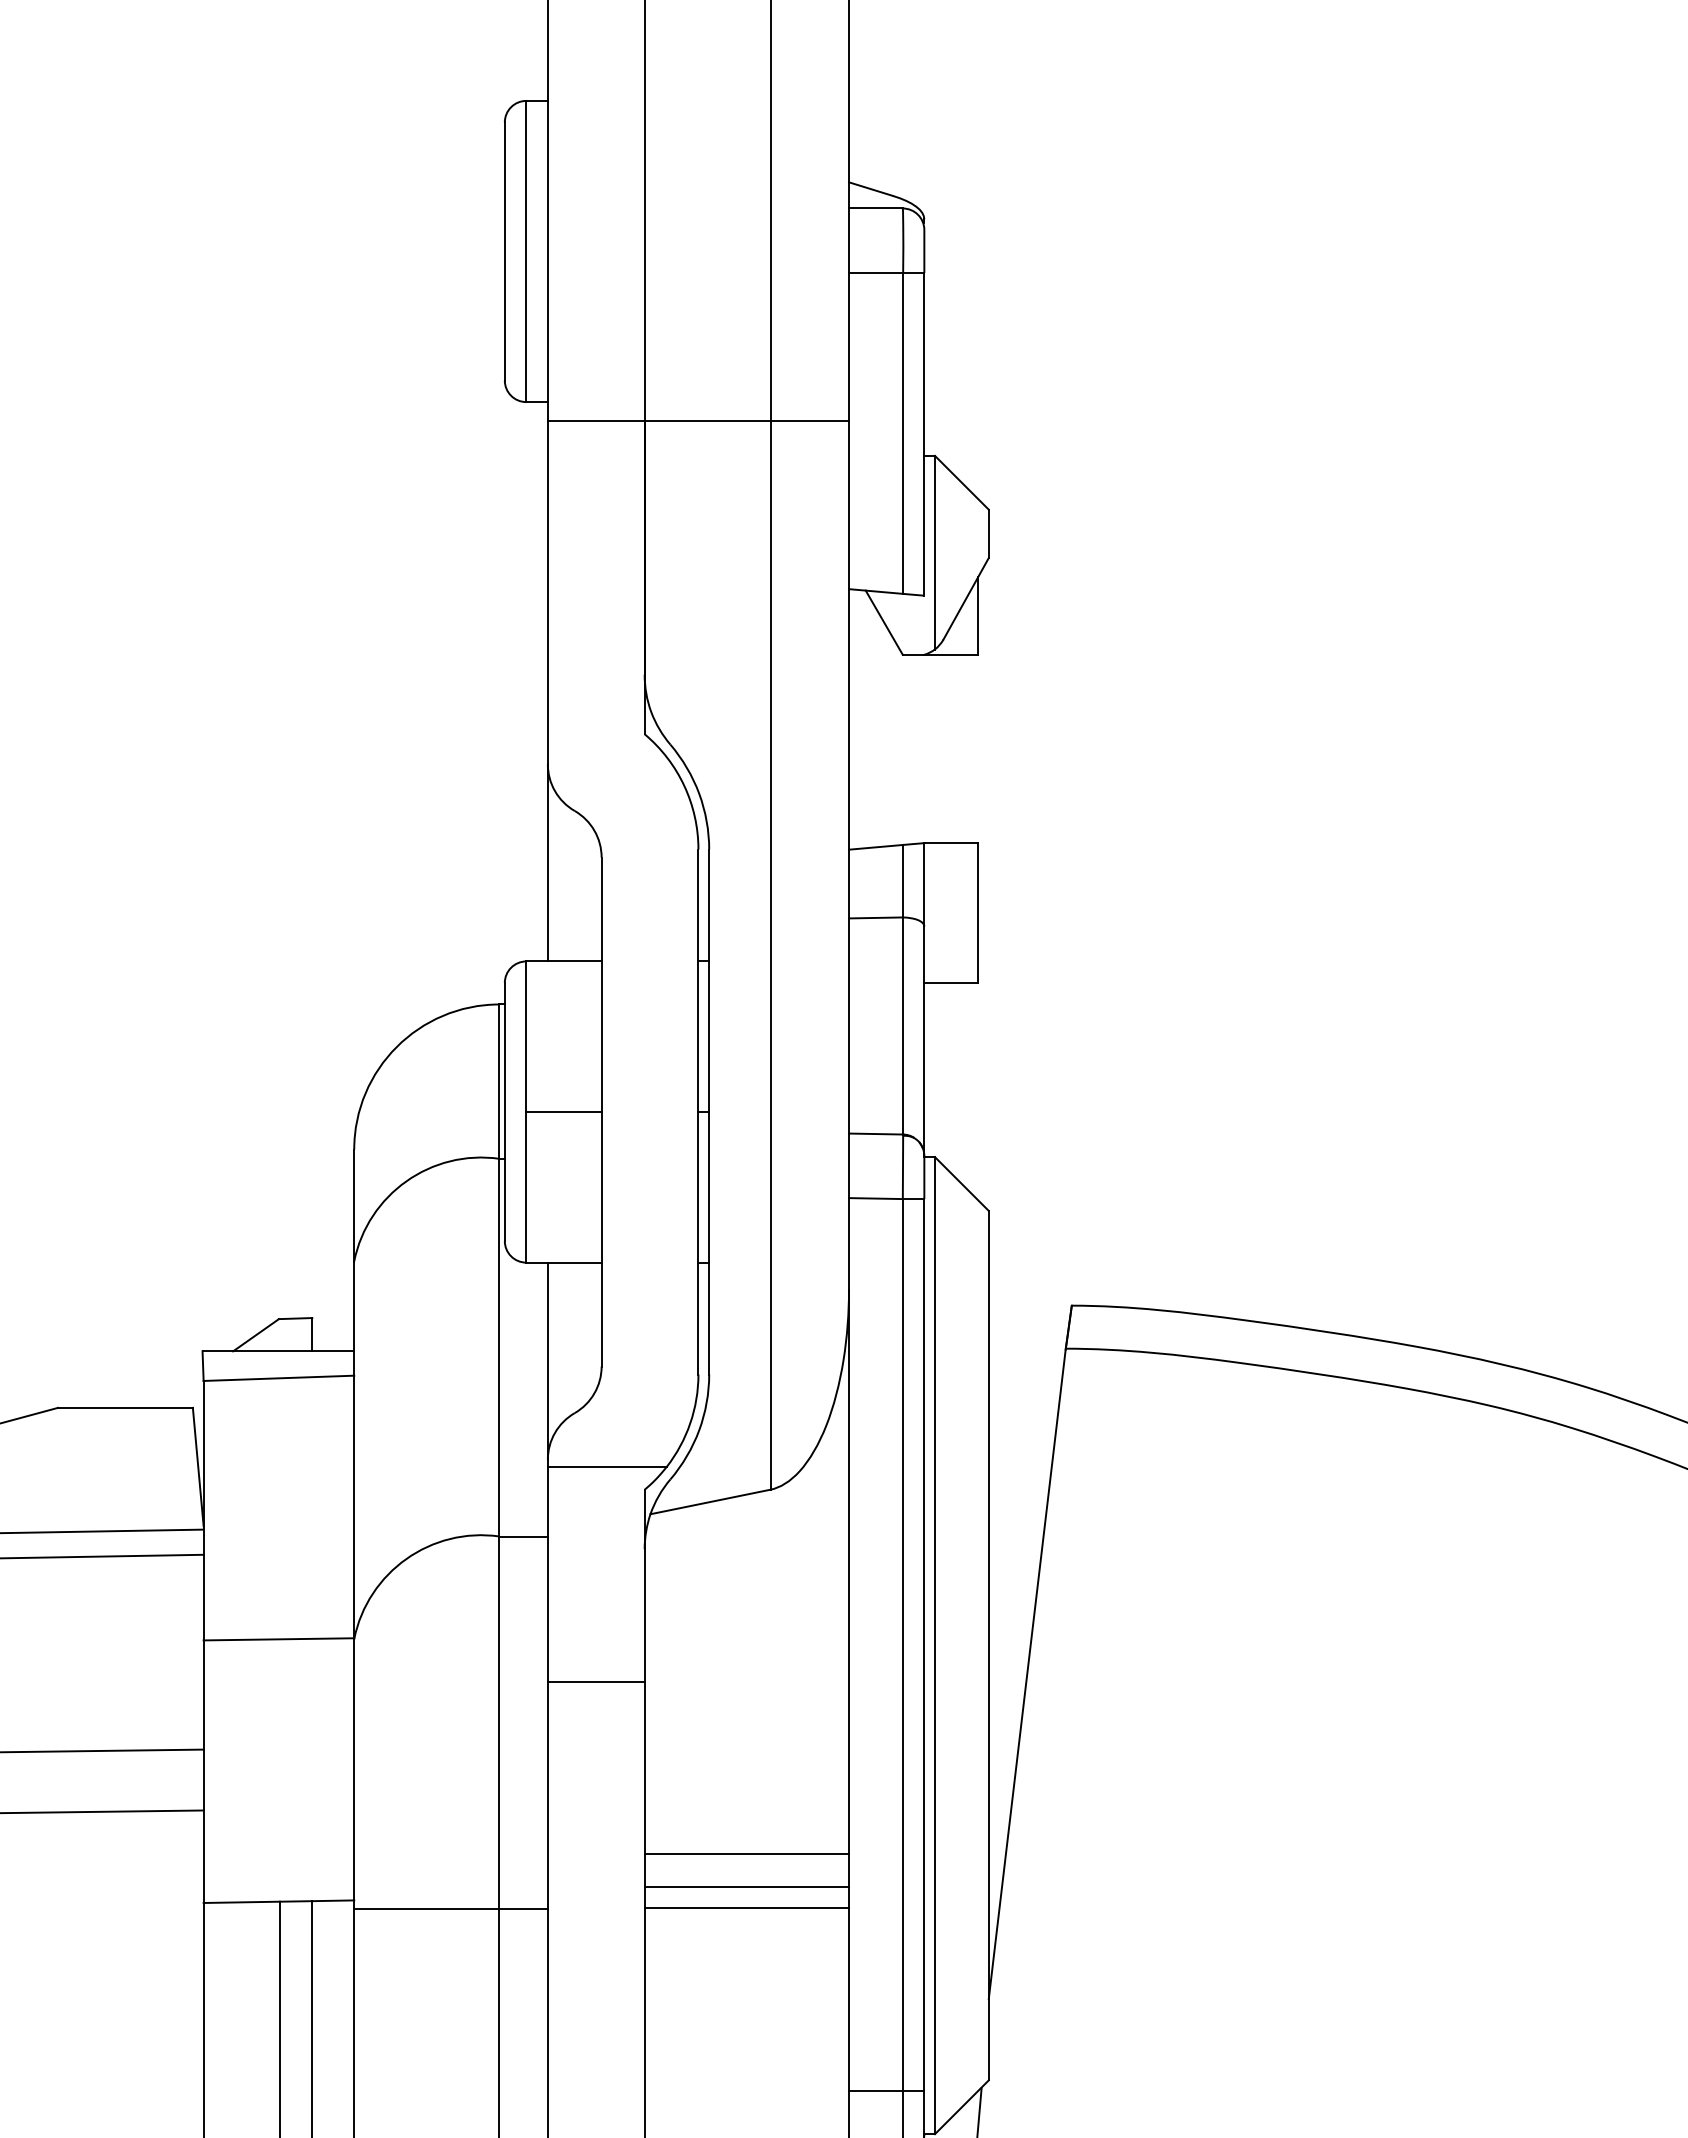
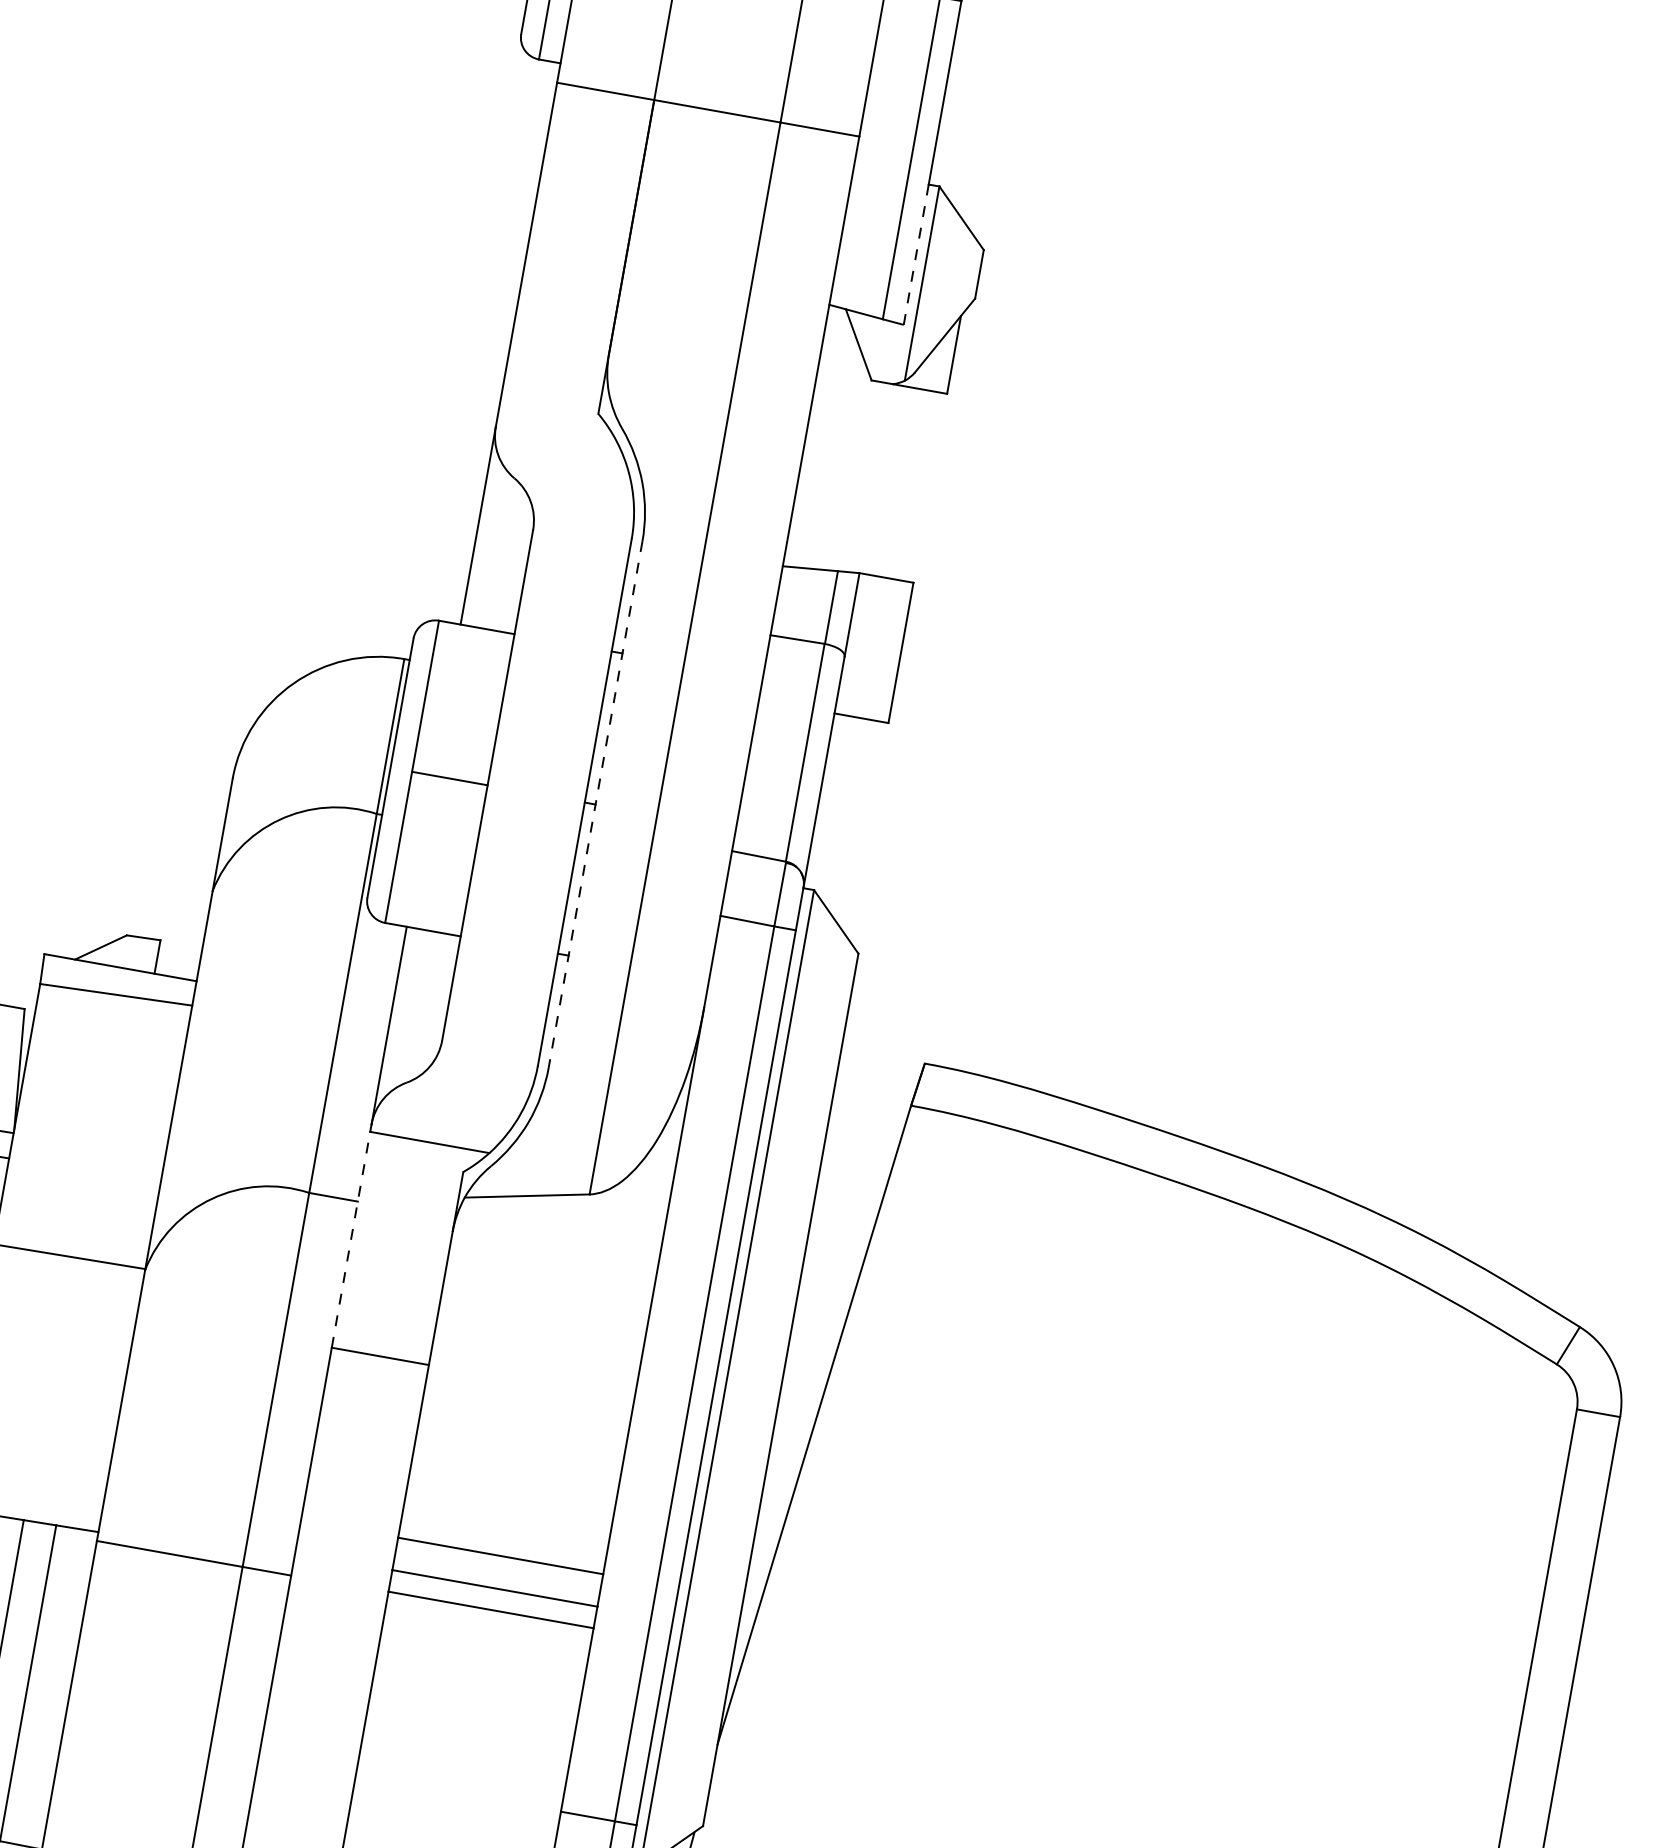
line: (924, 525) -> (916, 254), solid -> dashed
line: (709, 1112) -> (595, 805), solid -> dashed
line: (547, 1574) -> (350, 1239), solid -> dashed

